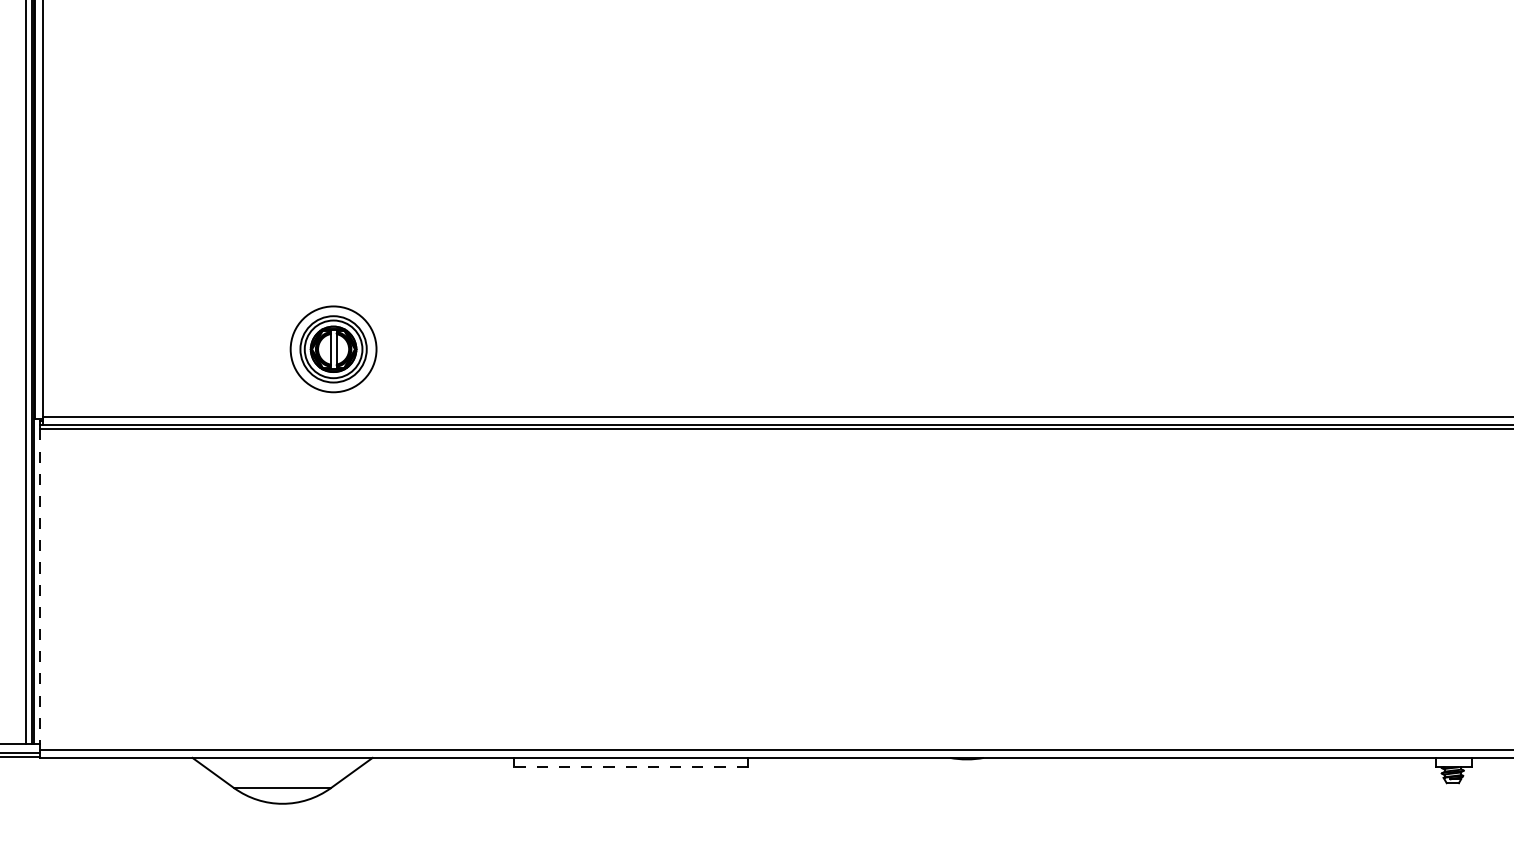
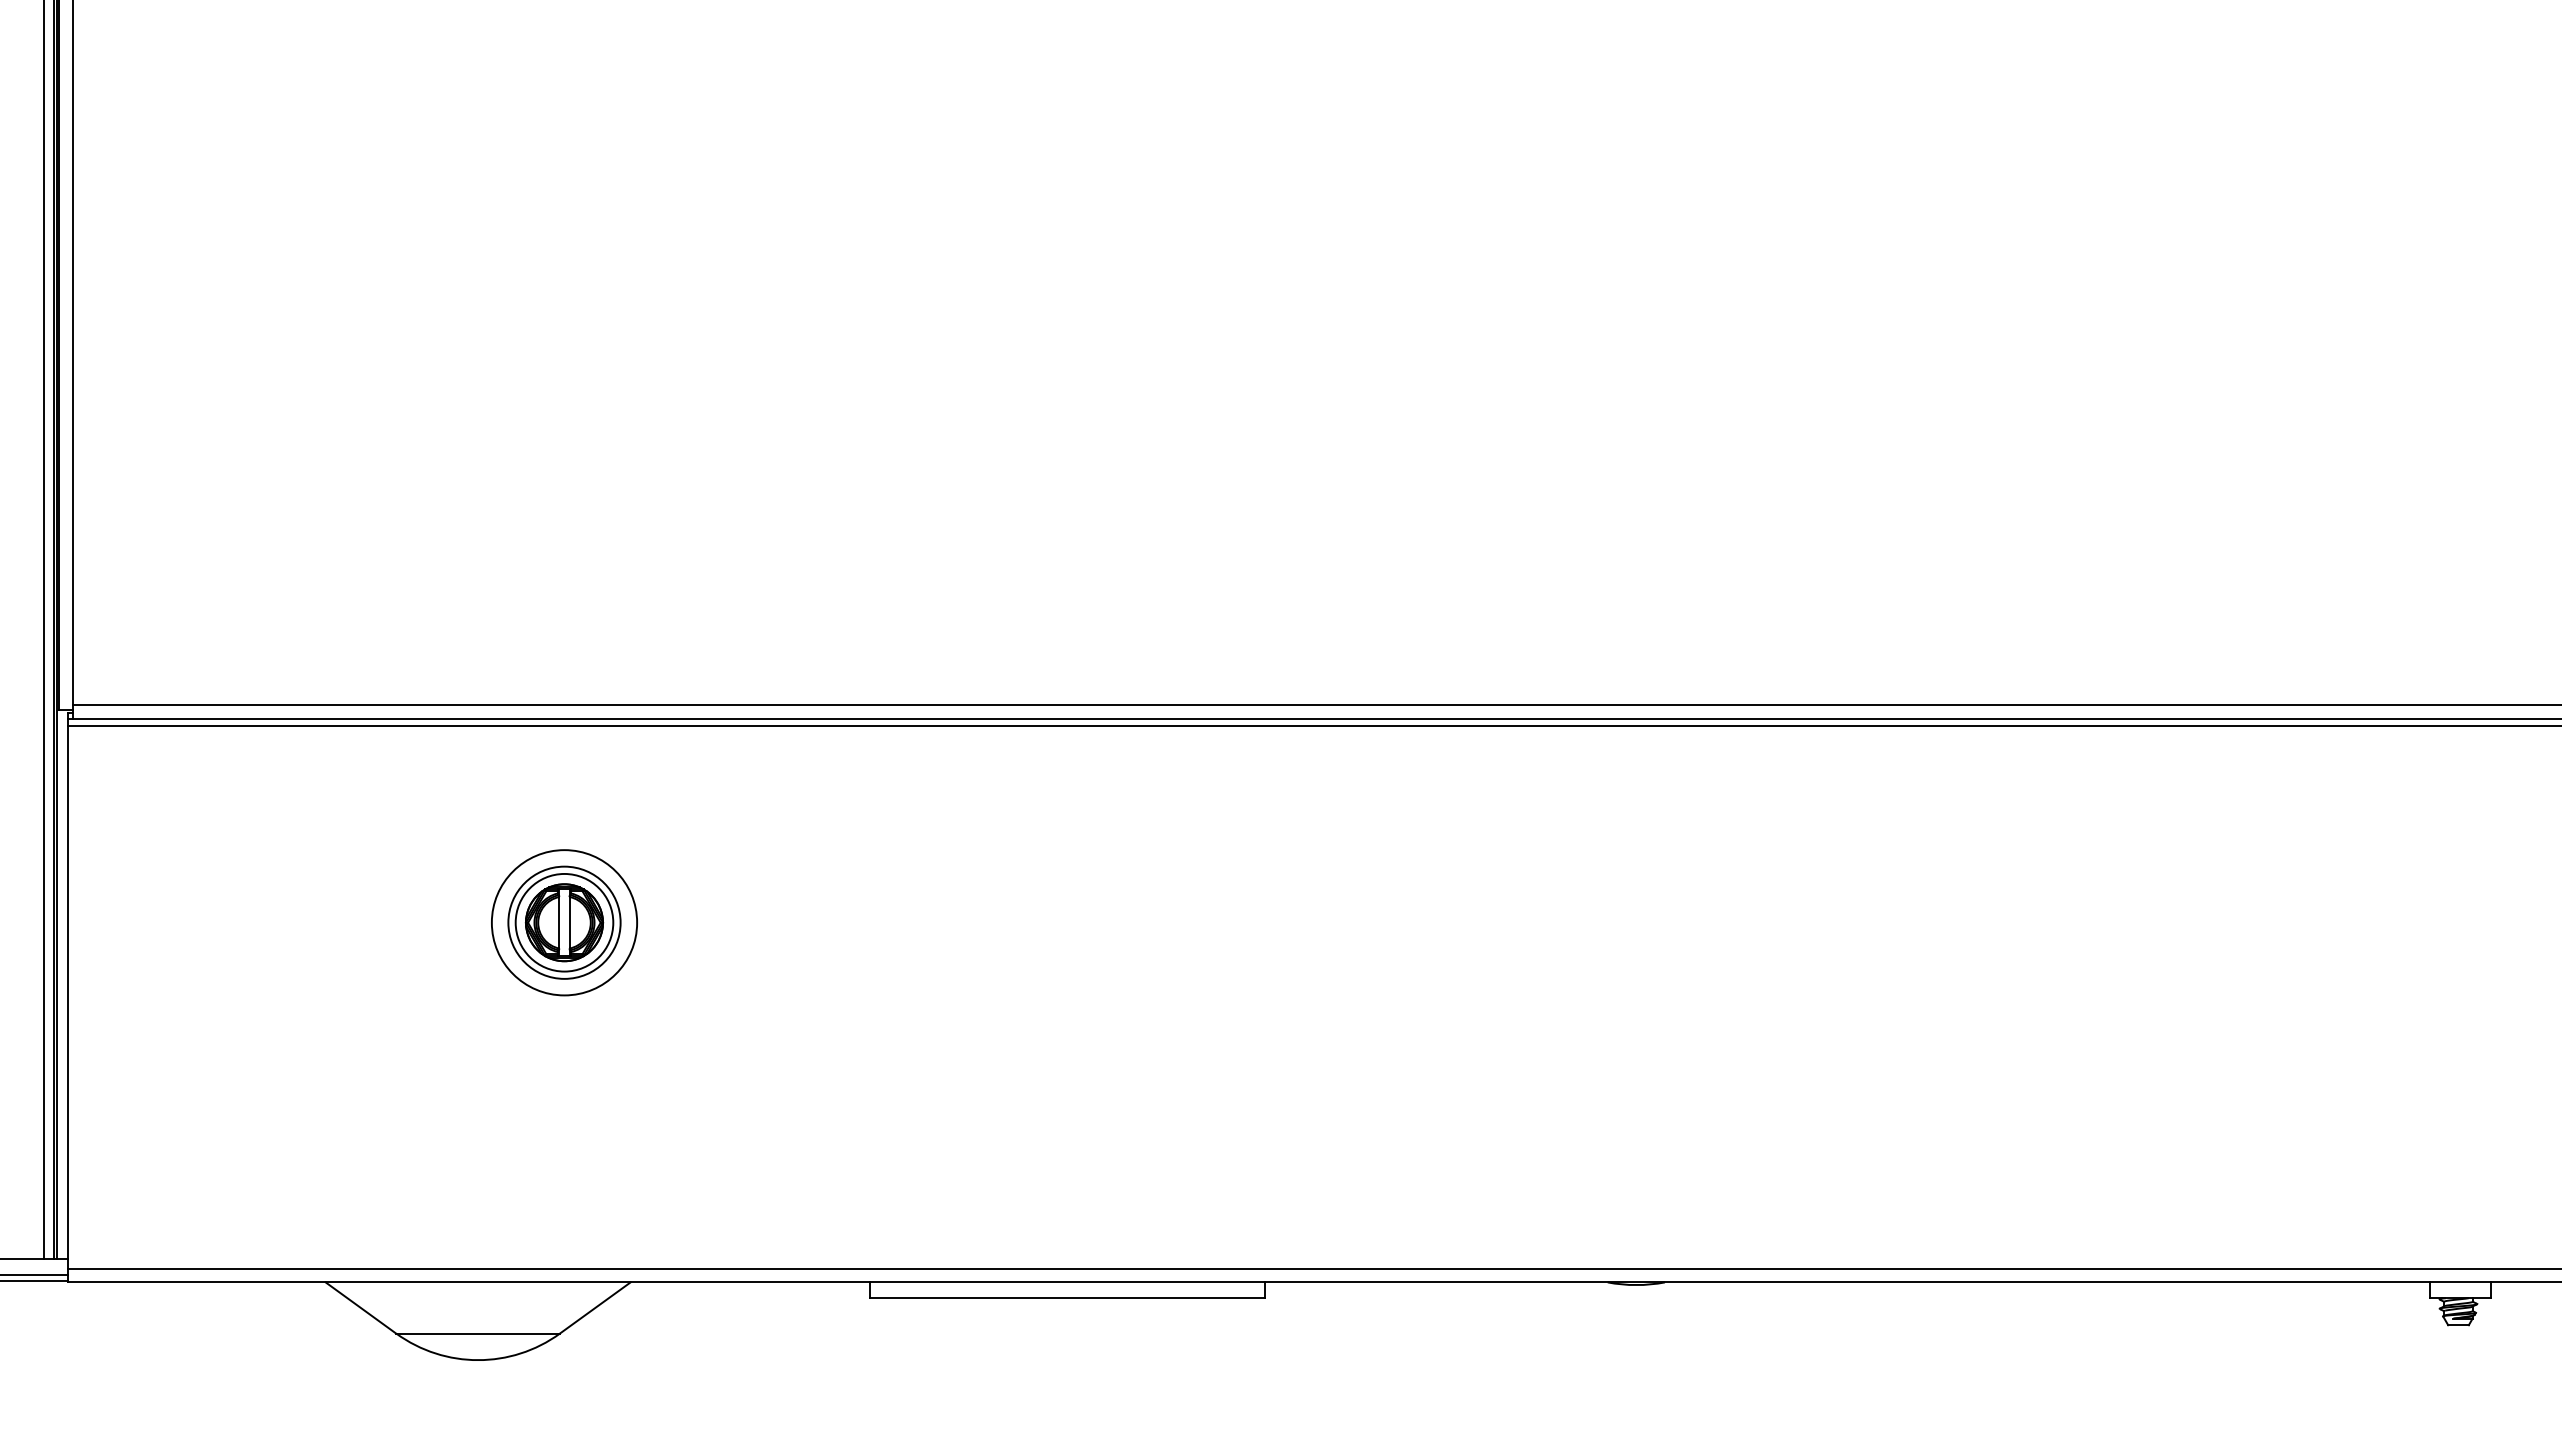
part: (333, 349) -> (564, 922), moved
line: (40, 590) -> (68, 999), dashed -> solid
line: (630, 767) -> (1066, 1298), dashed -> solid

